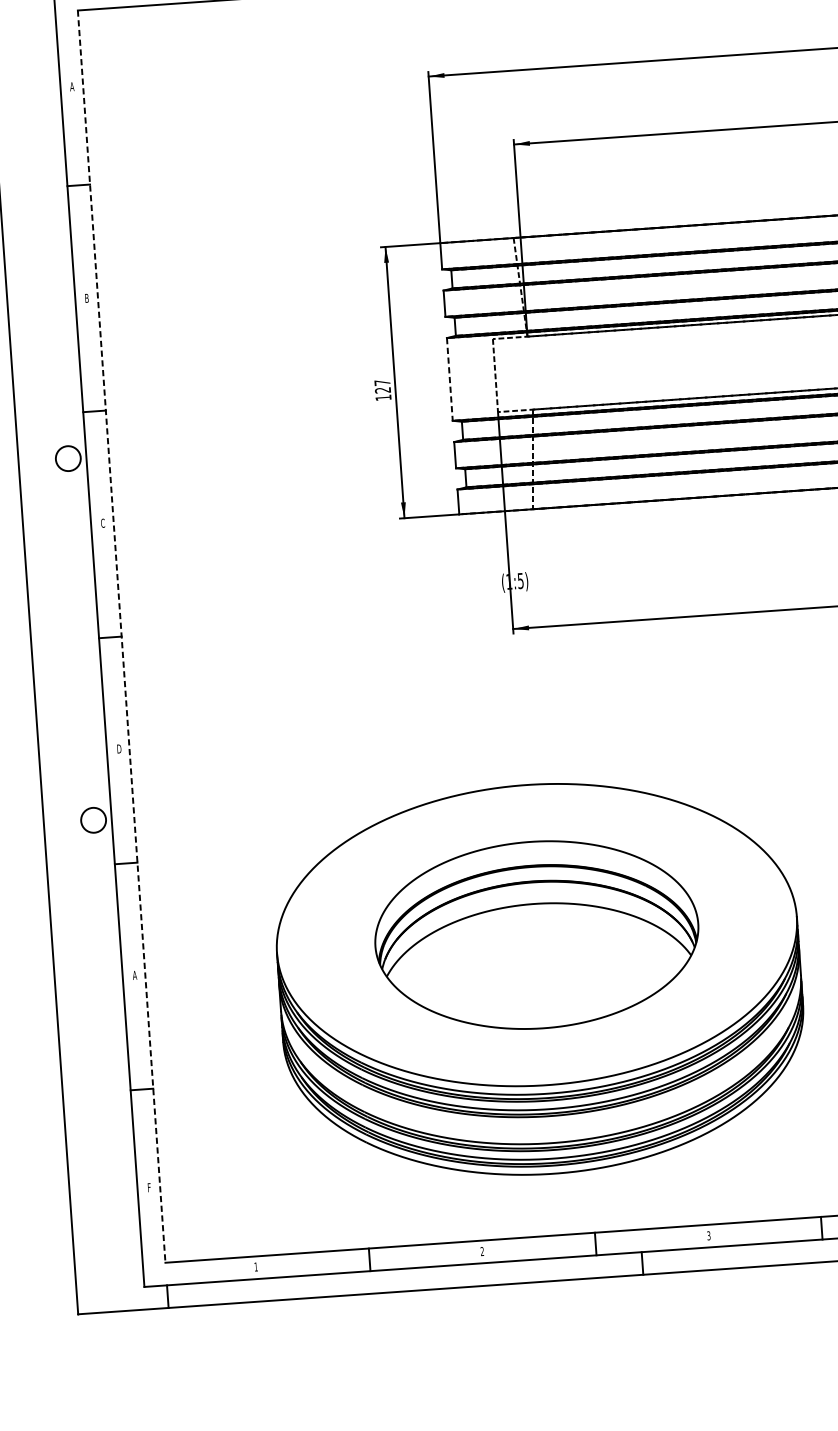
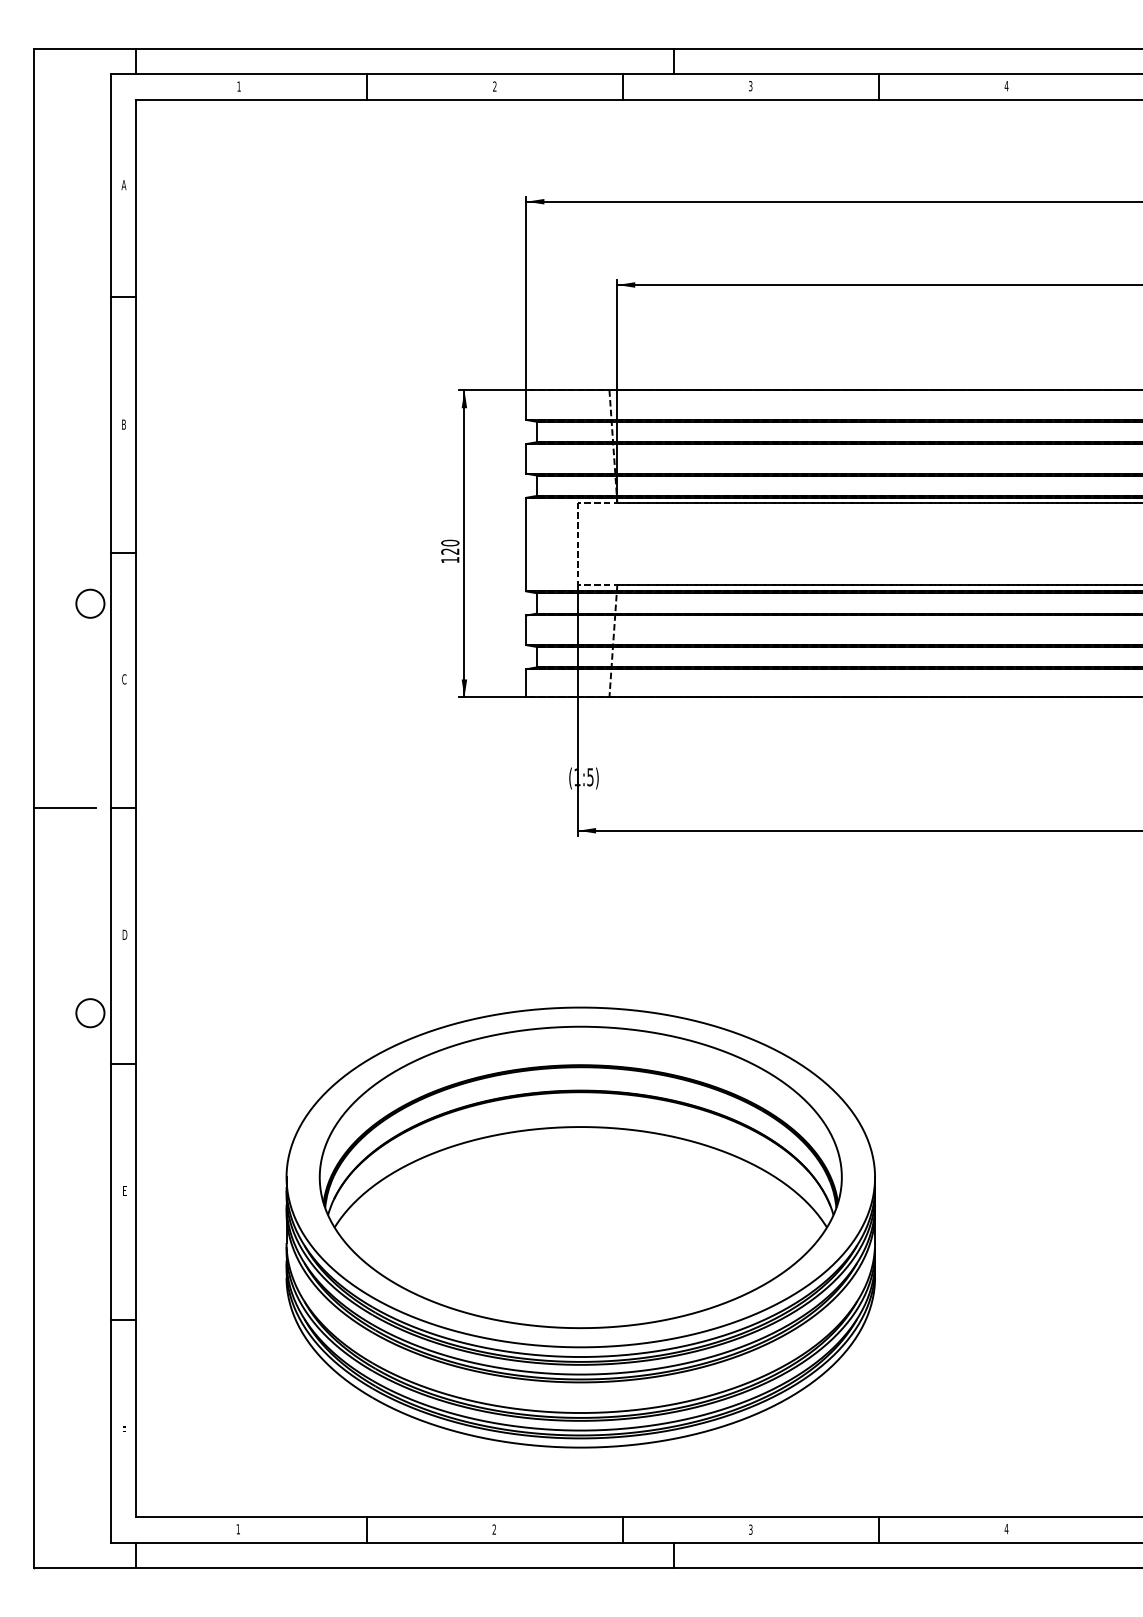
line: (449, 379) -> (526, 544), dashed -> solid
text: (382, 382) -> (450, 542), 127 -> 120
line: (121, 636) -> (136, 808), dashed -> solid
line: (58, 641) -> (64, 808), added
part: (536, 935) -> (580, 1177), size x1.43
text: (134, 975) -> (124, 1191), A -> E

